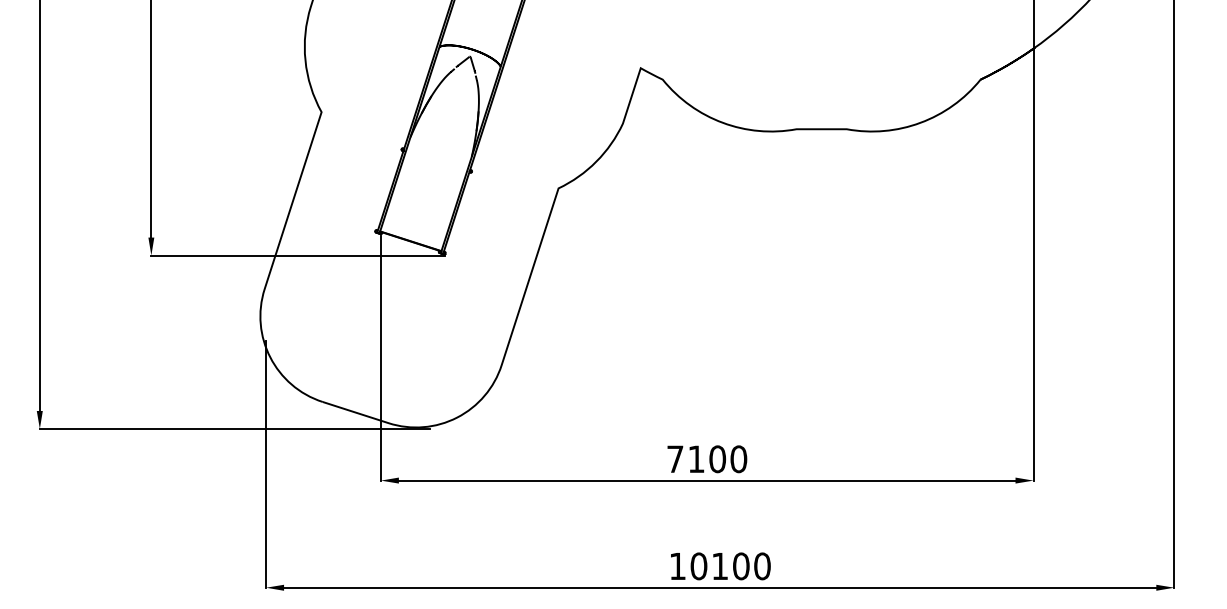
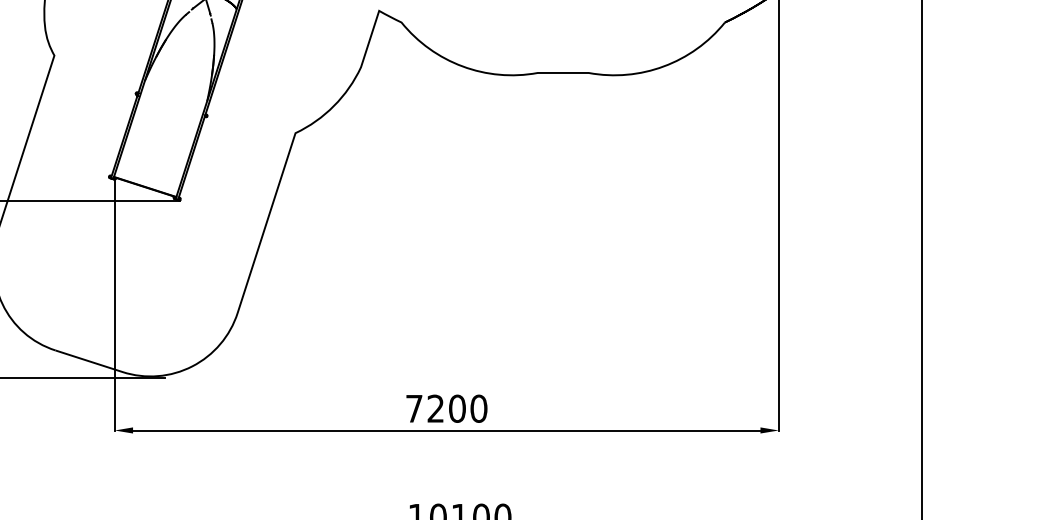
text: (696, 458) -> (435, 407), 7100 -> 7200

